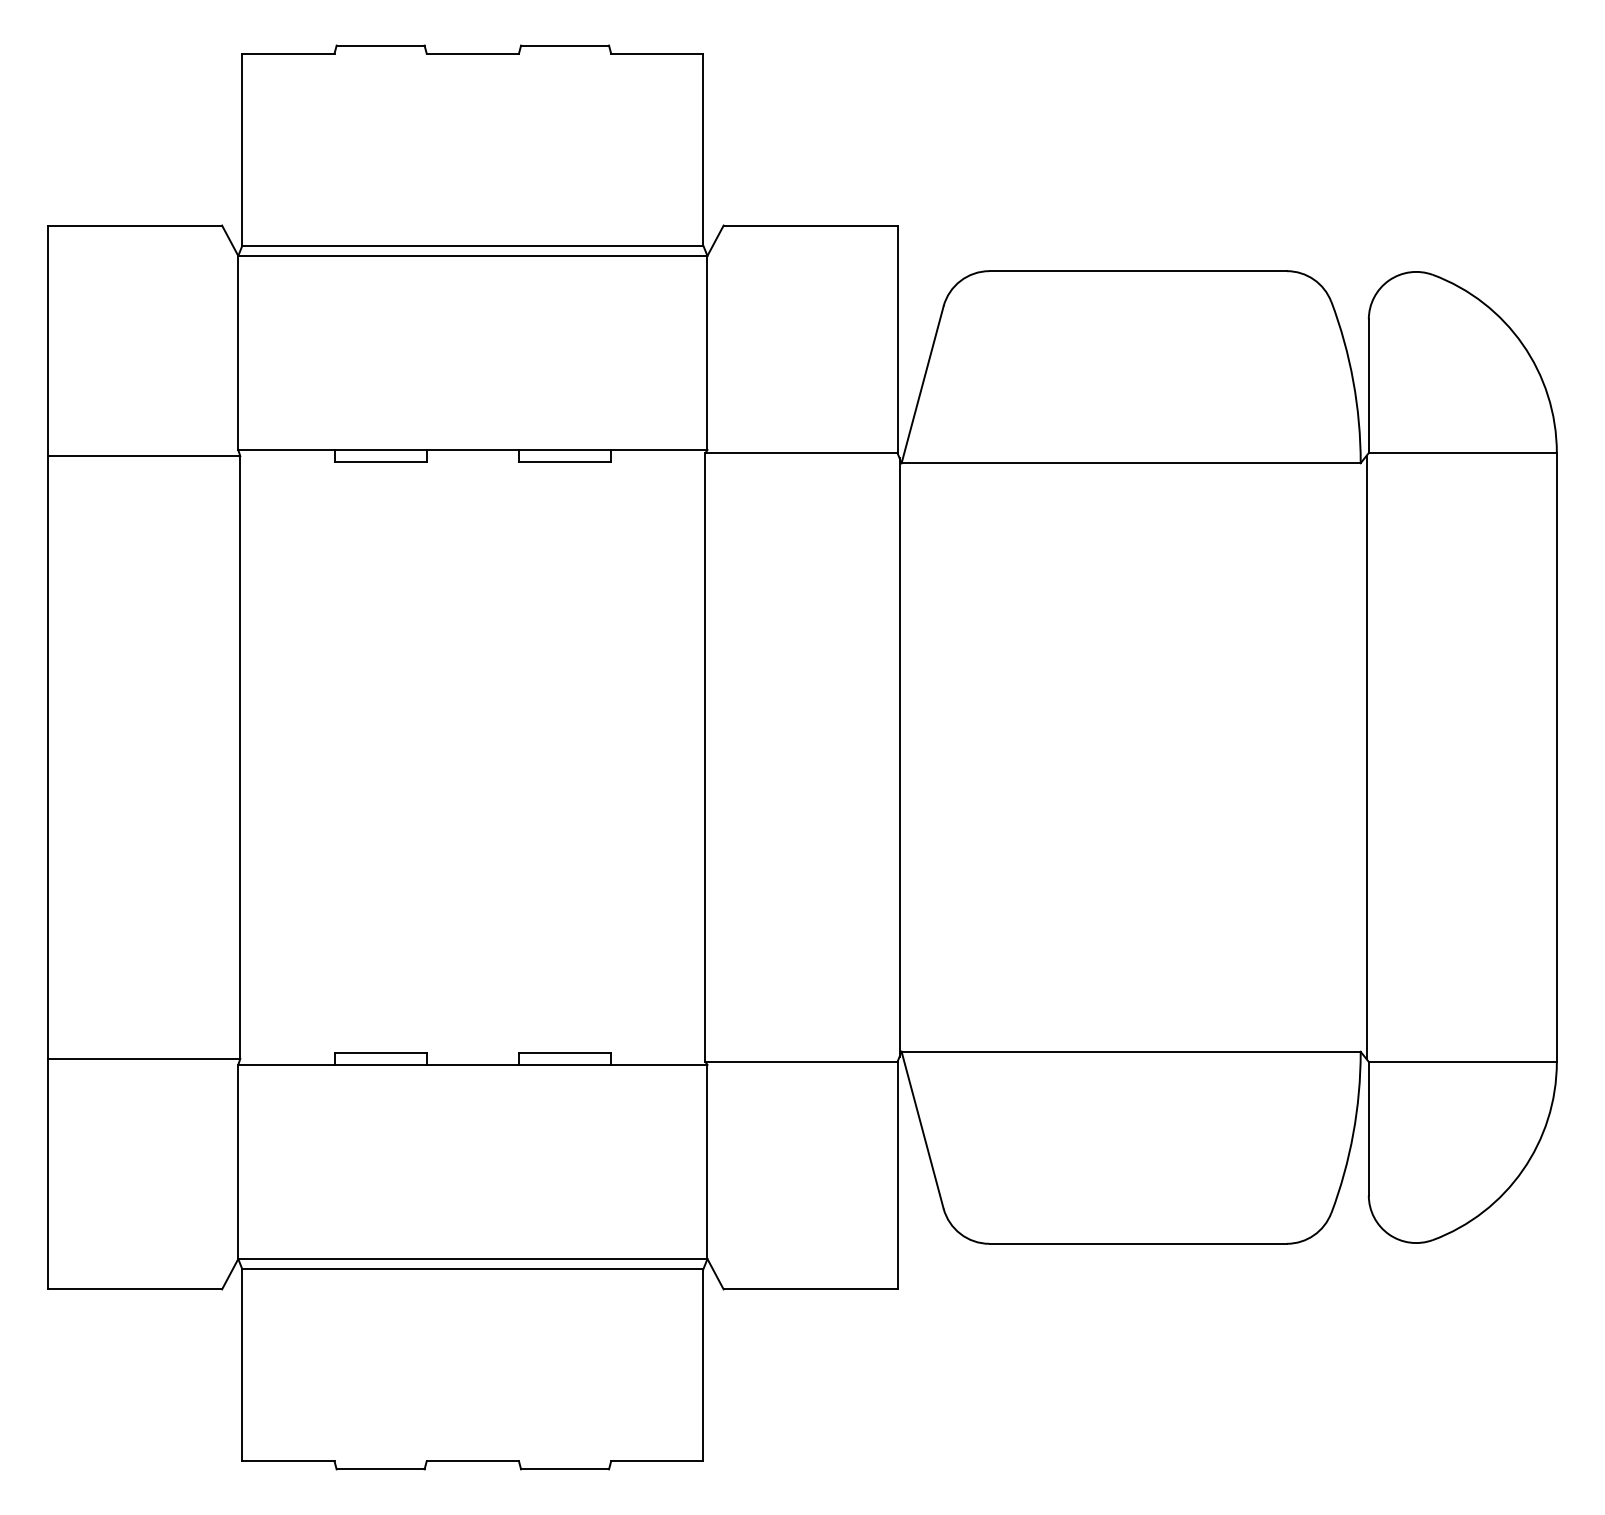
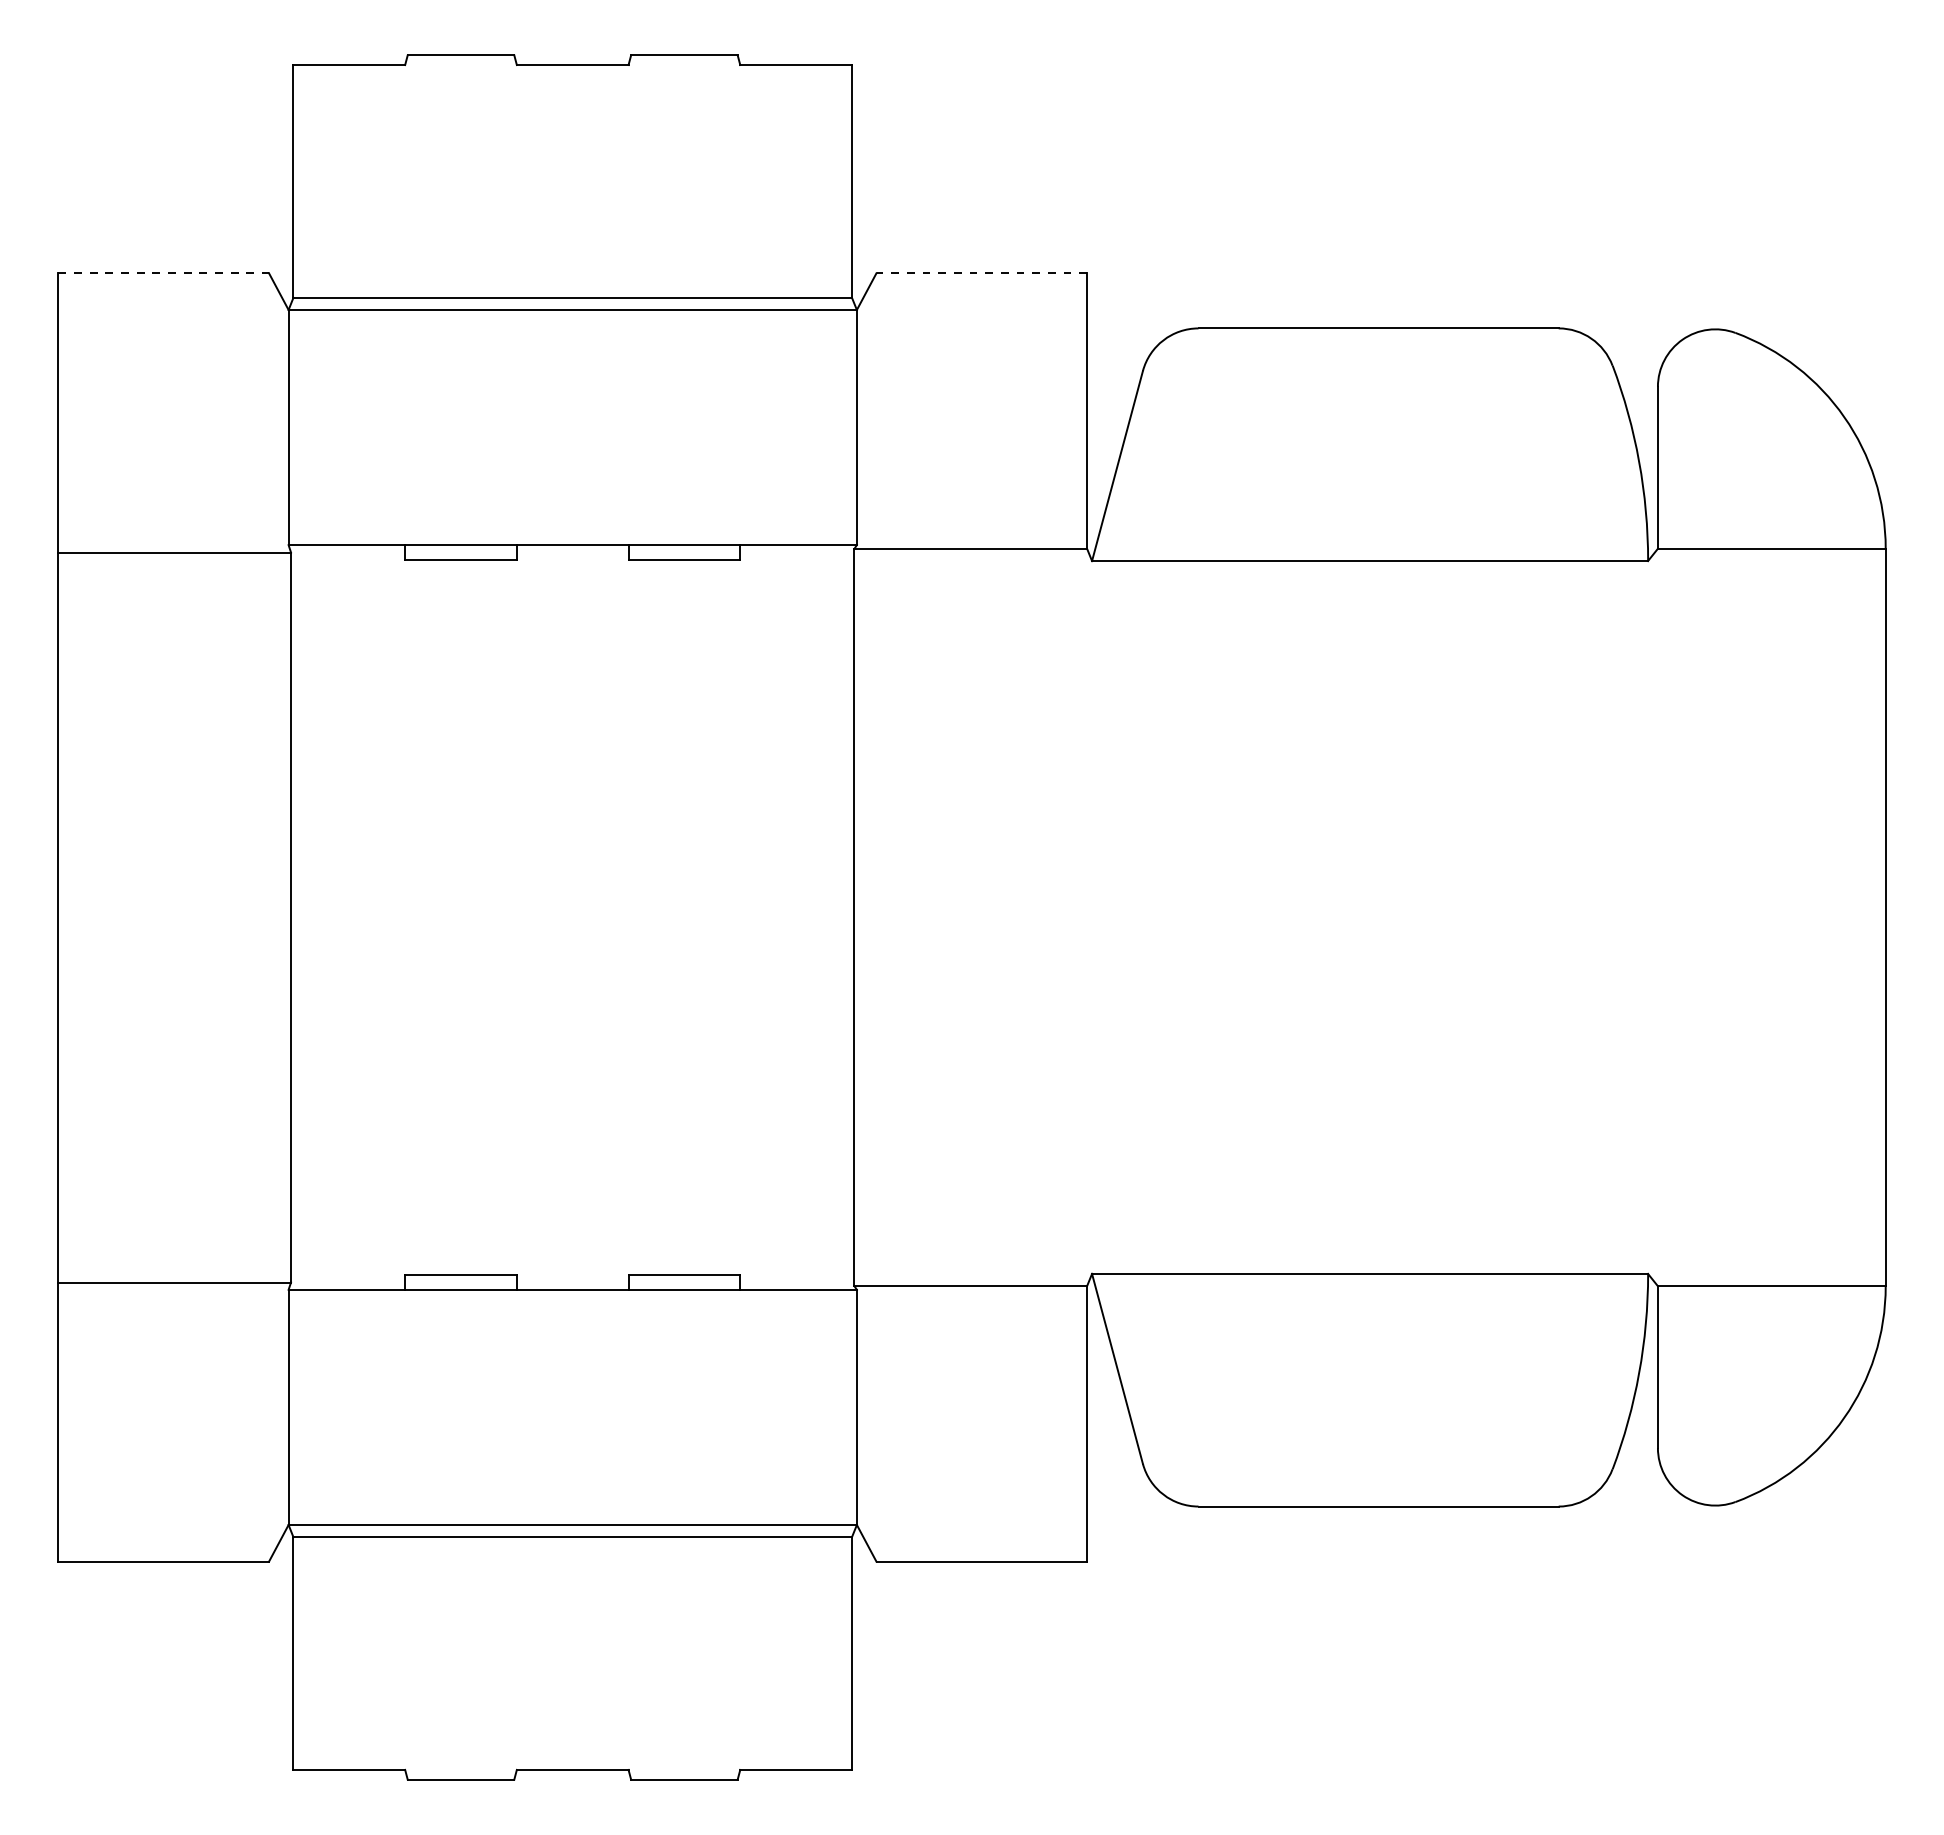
line: (135, 225) -> (164, 273), solid -> dashed
line: (810, 225) -> (981, 273), solid -> dashed
line: (899, 757) -> (1089, 917), removed
line: (1366, 757) -> (1655, 917), removed

